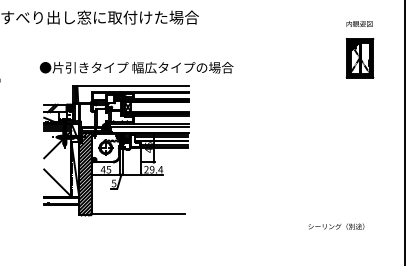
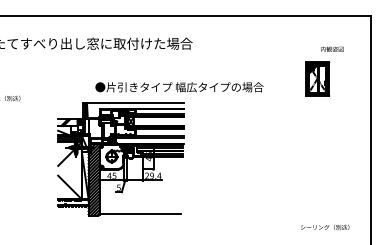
part: (359, 57) -> (317, 78), moved
text: (136, 67) -> (179, 87), moved
text: (336, 225) -> (325, 226), moved

